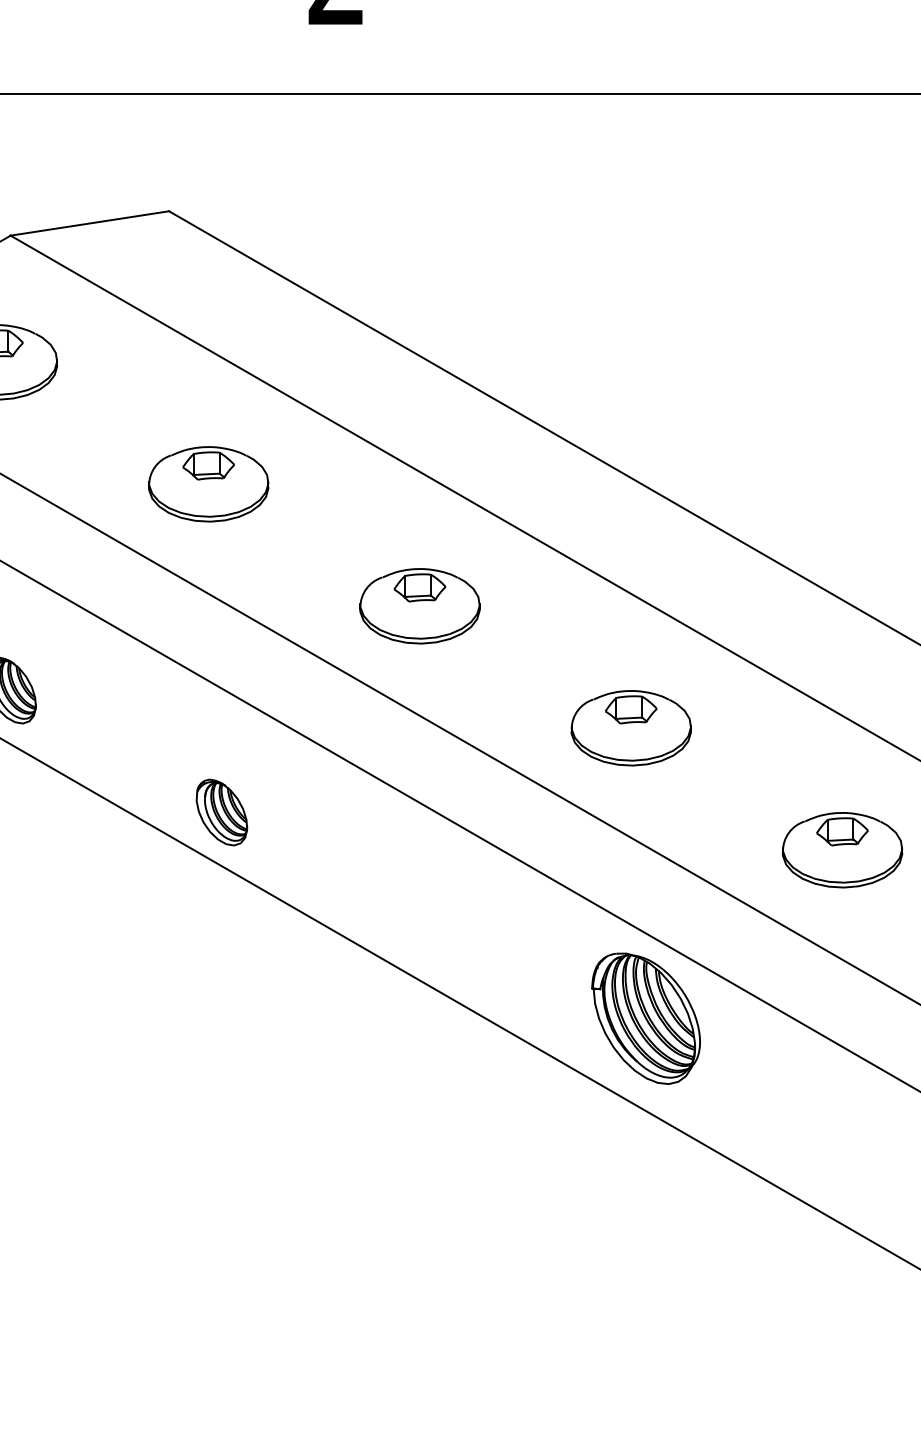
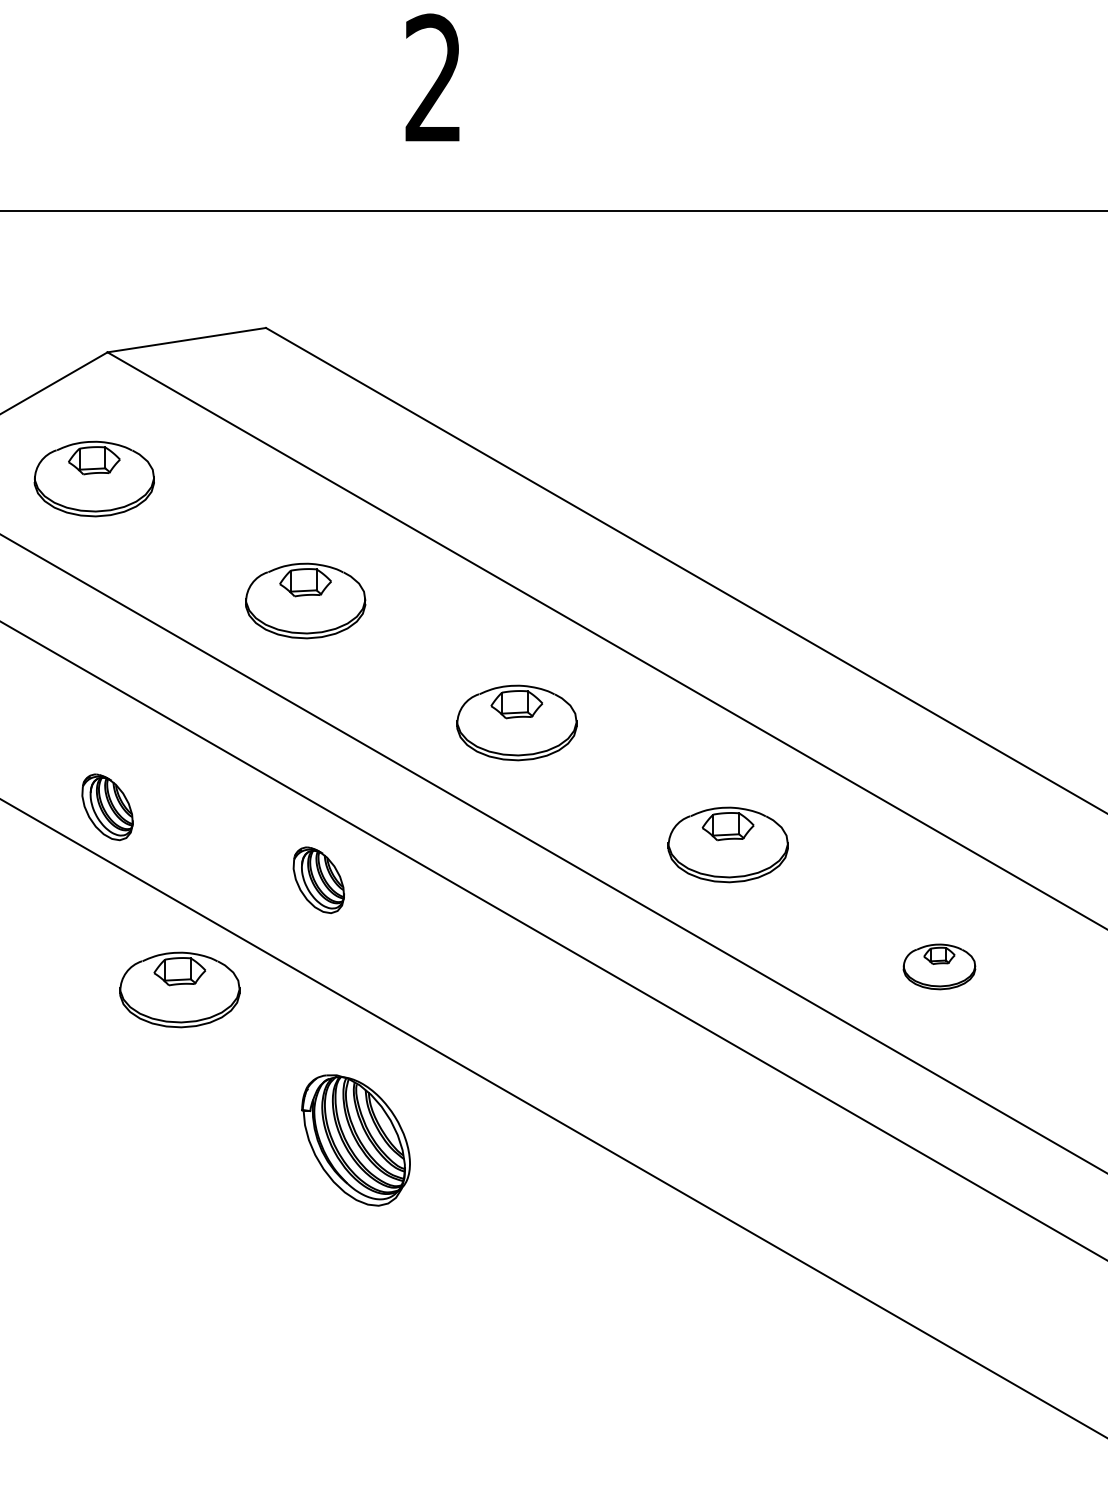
part: (221, 811) -> (318, 879), moved
part: (842, 849) -> (939, 966), size x0.6
part: (82, 872) -> (179, 989), added
part: (645, 1018) -> (355, 1140), moved

